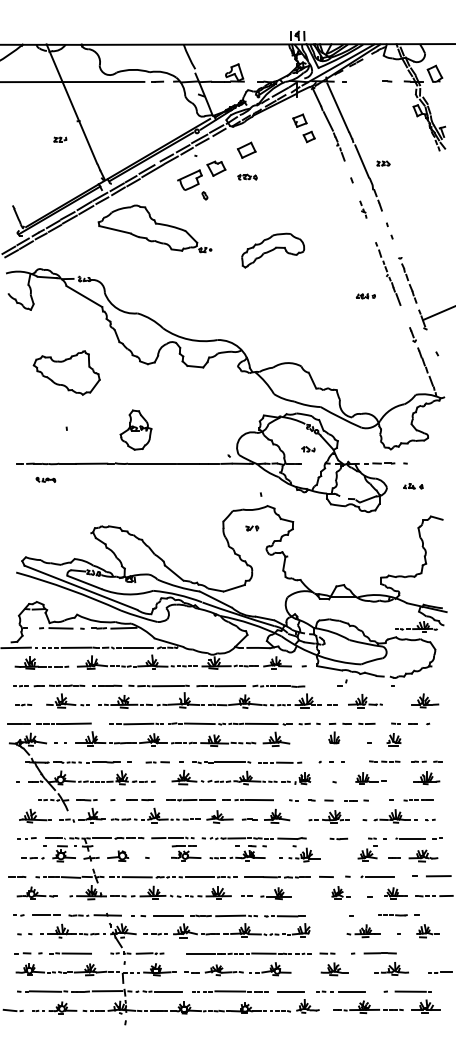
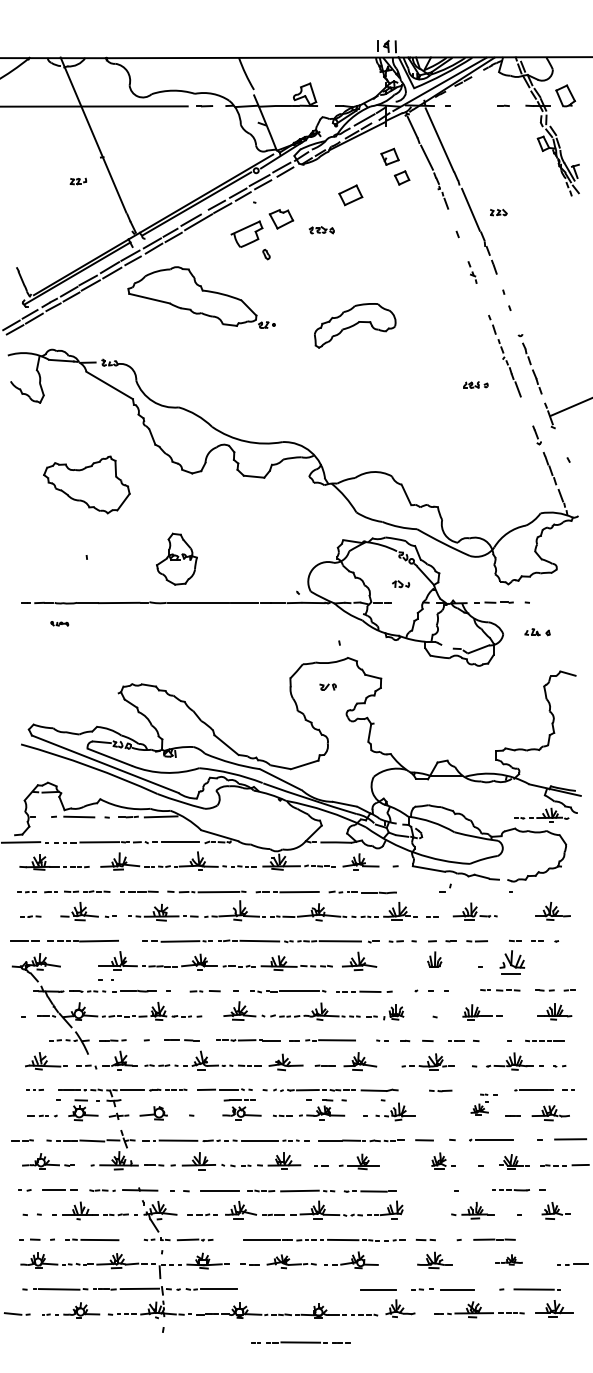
part: (246, 149) -> (350, 194), moved
part: (45, 479) -> (59, 623), size x0.7
part: (393, 739) -> (511, 961), size x1.4
part: (60, 742) -> (105, 978), moved
part: (26, 838) -> (34, 1090), size x0.7
part: (371, 849) -> (483, 1104), size x0.7
part: (391, 968) -> (509, 1259), size x0.6
line: (230, 991) -> (301, 1342), moved

